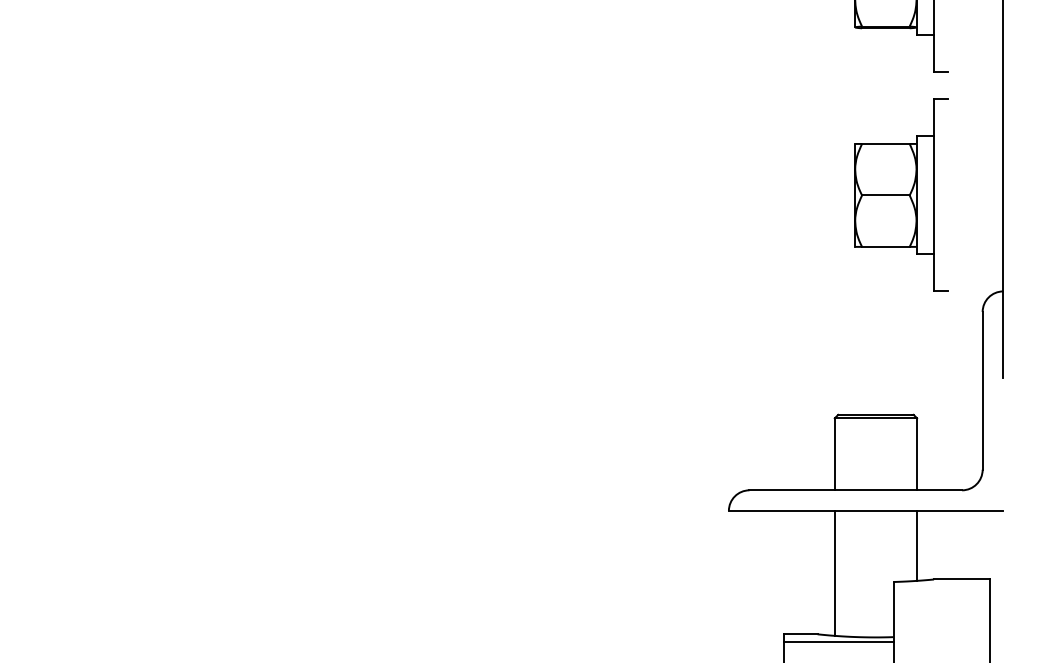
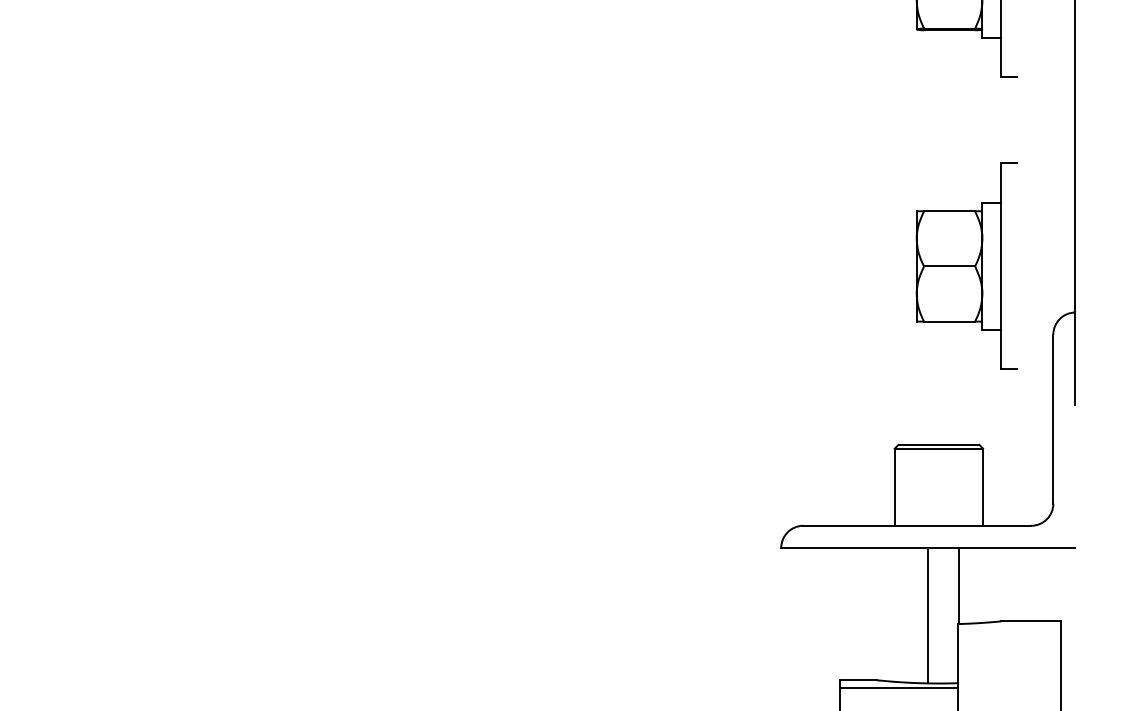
part: (901, 194) -> (966, 265), moved
line: (917, 545) -> (959, 584), moved
line: (834, 572) -> (927, 613), moved

